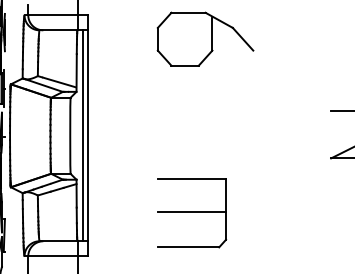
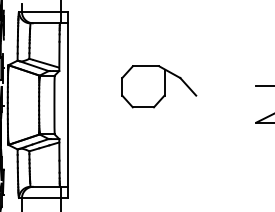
part: (205, 38) -> (159, 86), moved
line: (82, 135) -> (63, 104), removed
part: (192, 213) -> (149, 165), removed

